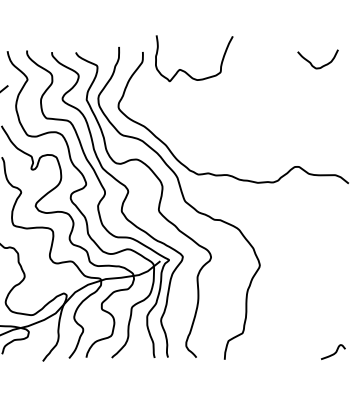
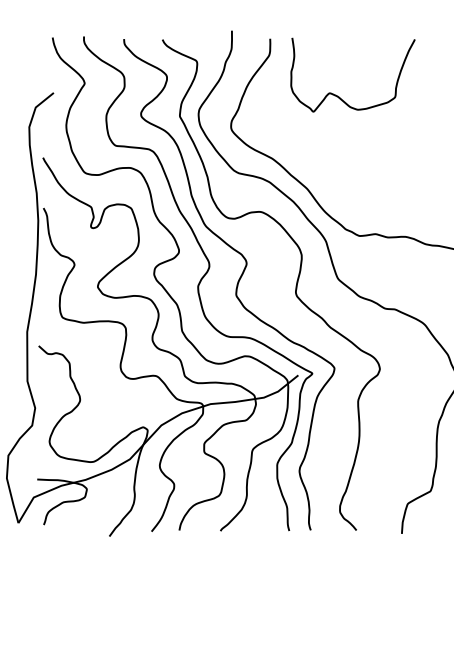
curve: (186, 71) -> (340, 95), moved

